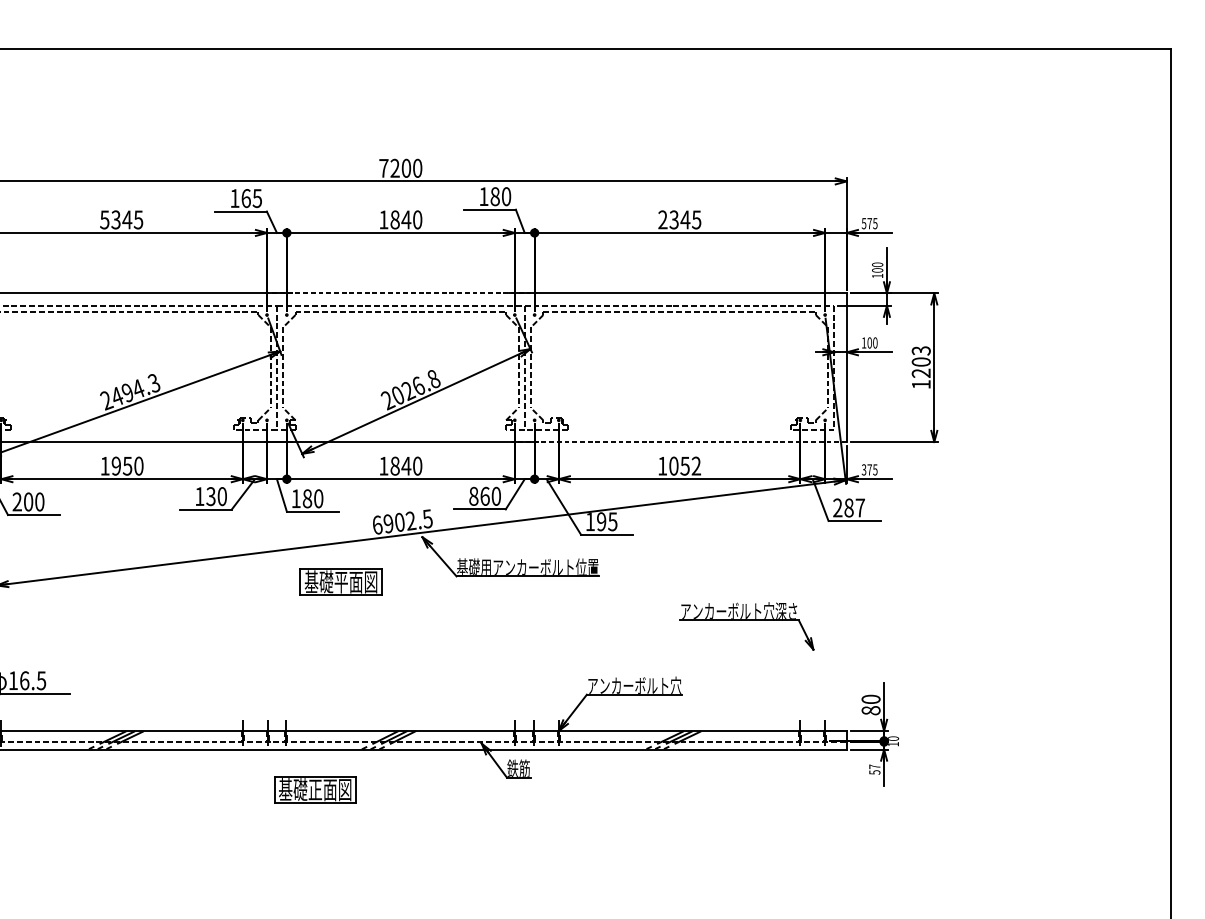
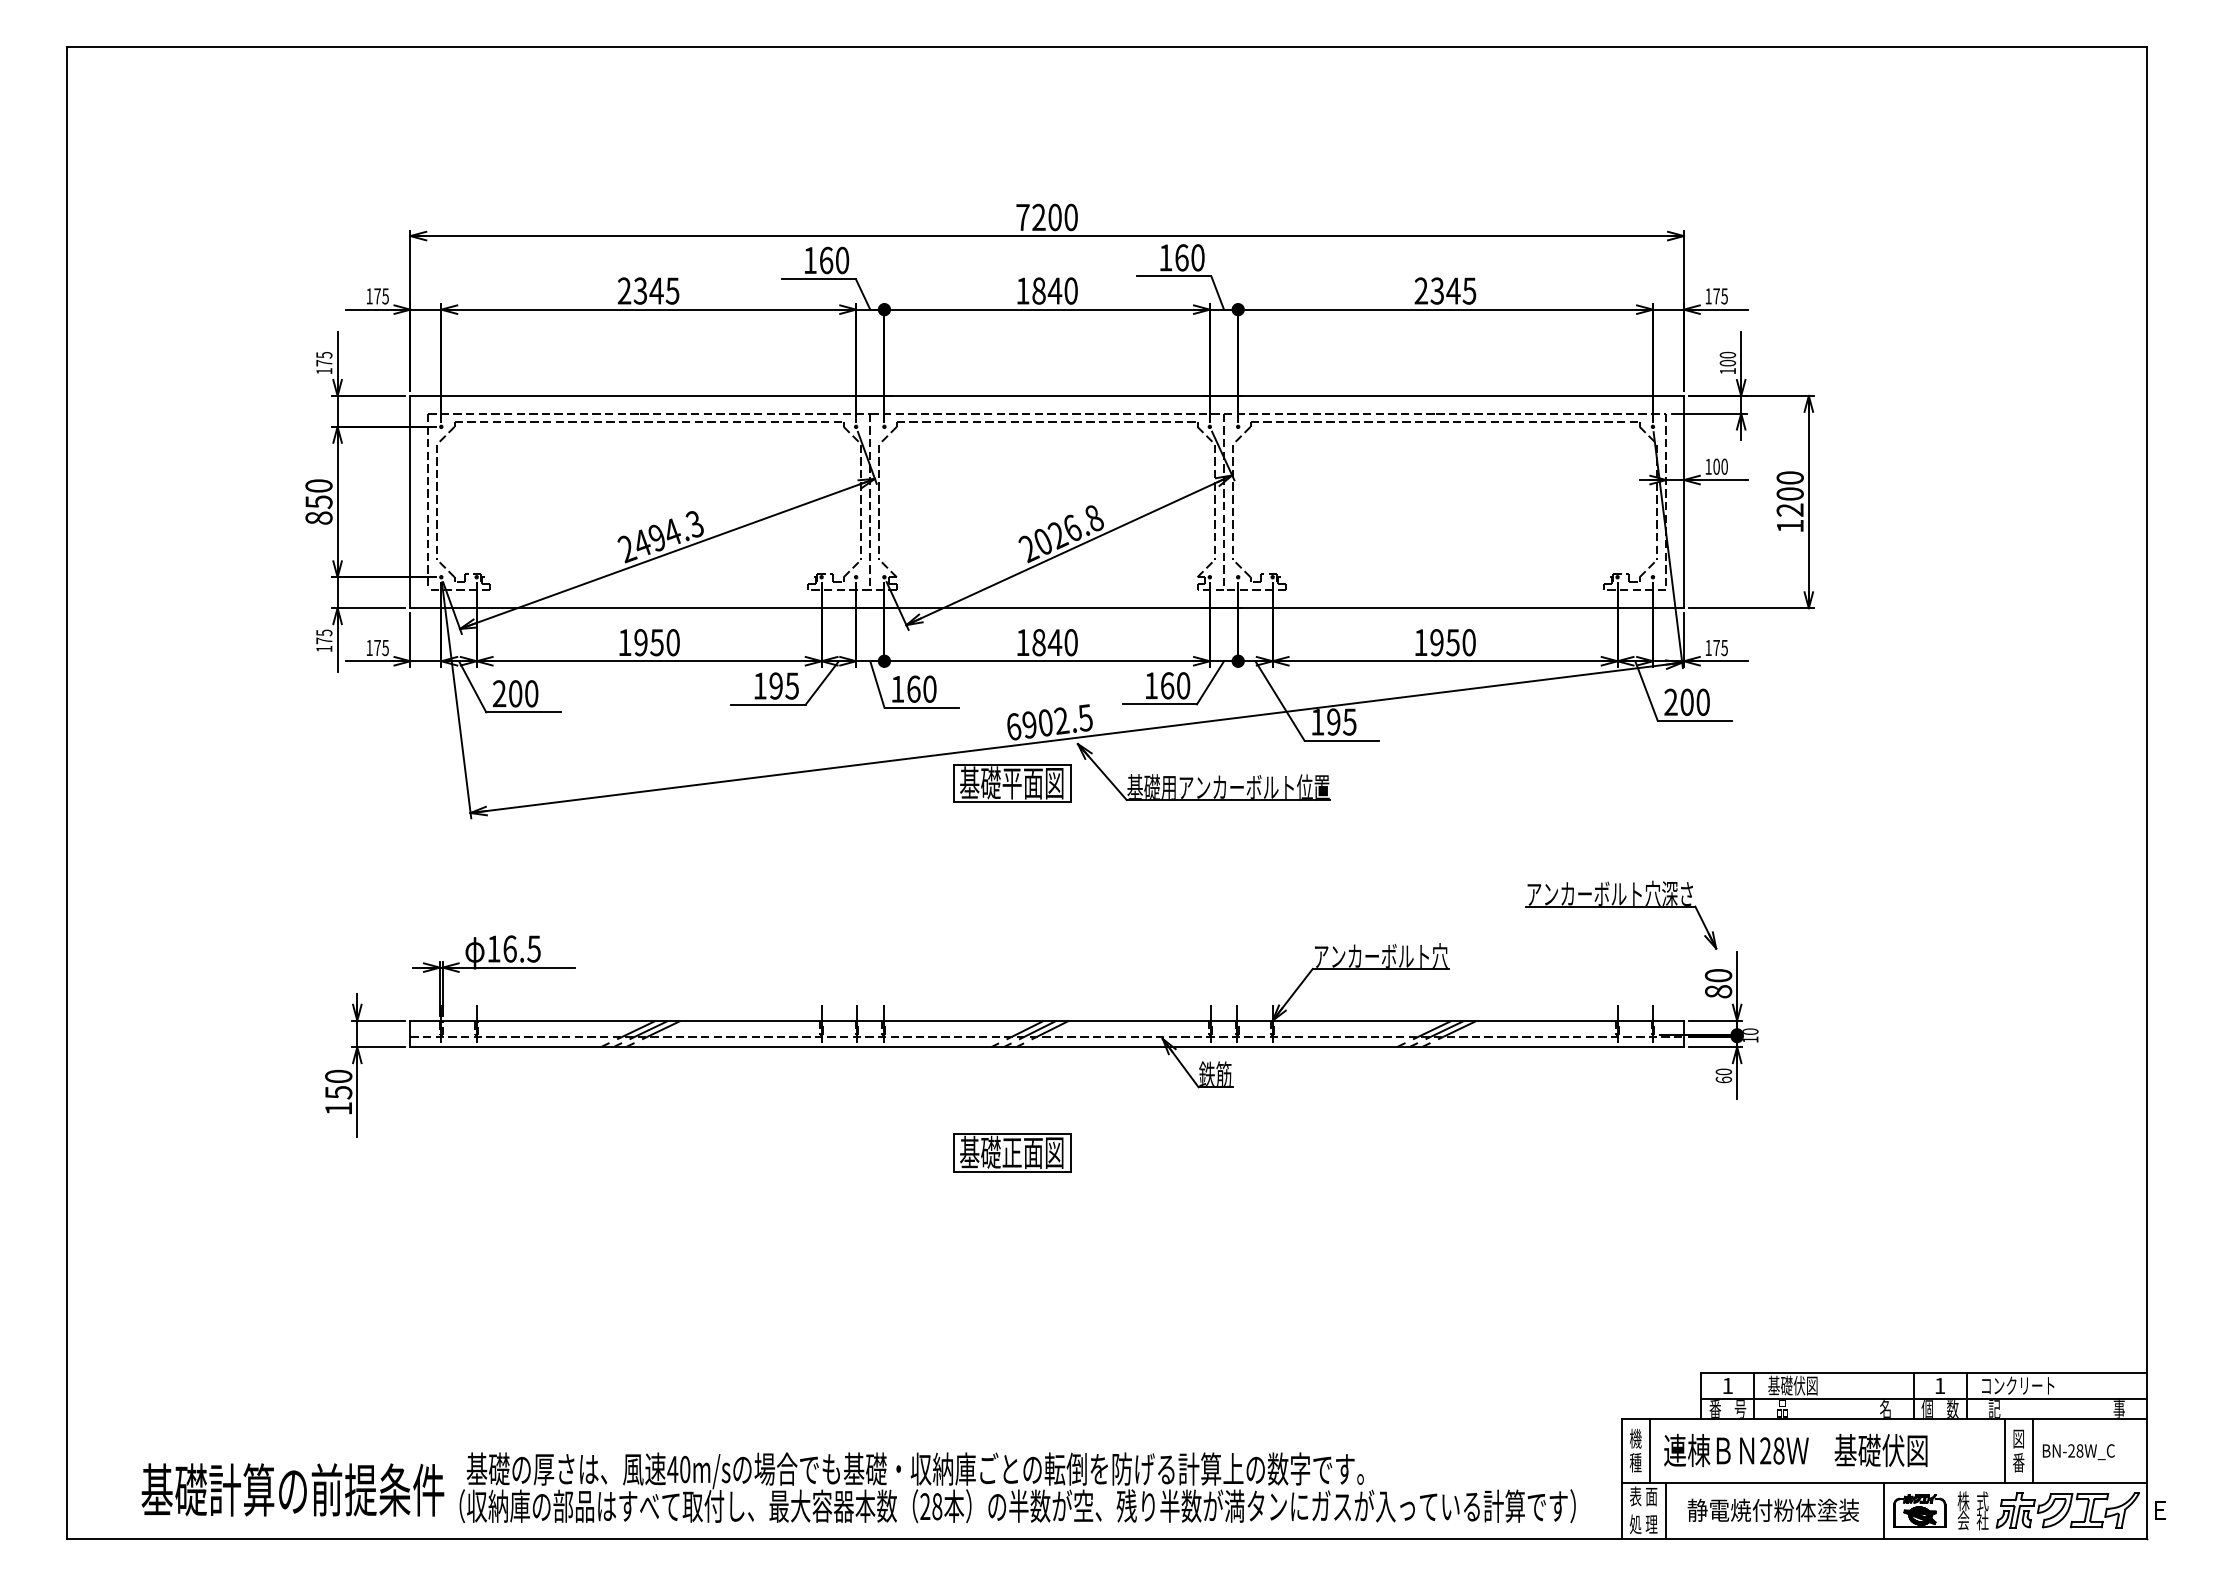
text: (494, 196) -> (1181, 257), 180 -> 160
text: (257, 198) -> (842, 260), 165 -> 160
text: (104, 219) -> (624, 290), 5345 -> 2345
text: (864, 223) -> (1708, 296), 575 -> 175
line: (401, 293) -> (1047, 395), dashed -> solid
text: (920, 350) -> (1789, 477), 1203 -> 1200
line: (677, 442) -> (1442, 608), dashed -> solid
text: (684, 466) -> (1452, 642), 1052 -> 1950
text: (864, 469) -> (1708, 647), 375 -> 175
text: (216, 496) -> (783, 685), 130 -> 195
text: (473, 496) -> (1151, 685), 860 -> 160
text: (307, 498) -> (913, 688), 180 -> 160
text: (854, 507) -> (1694, 701), 287 -> 200
part: (341, 582) -> (1012, 783), moved
part: (747, 620) -> (1621, 907), moved
text: (874, 769) -> (1723, 1075), 57 -> 60
part: (315, 789) -> (1012, 1152), moved

